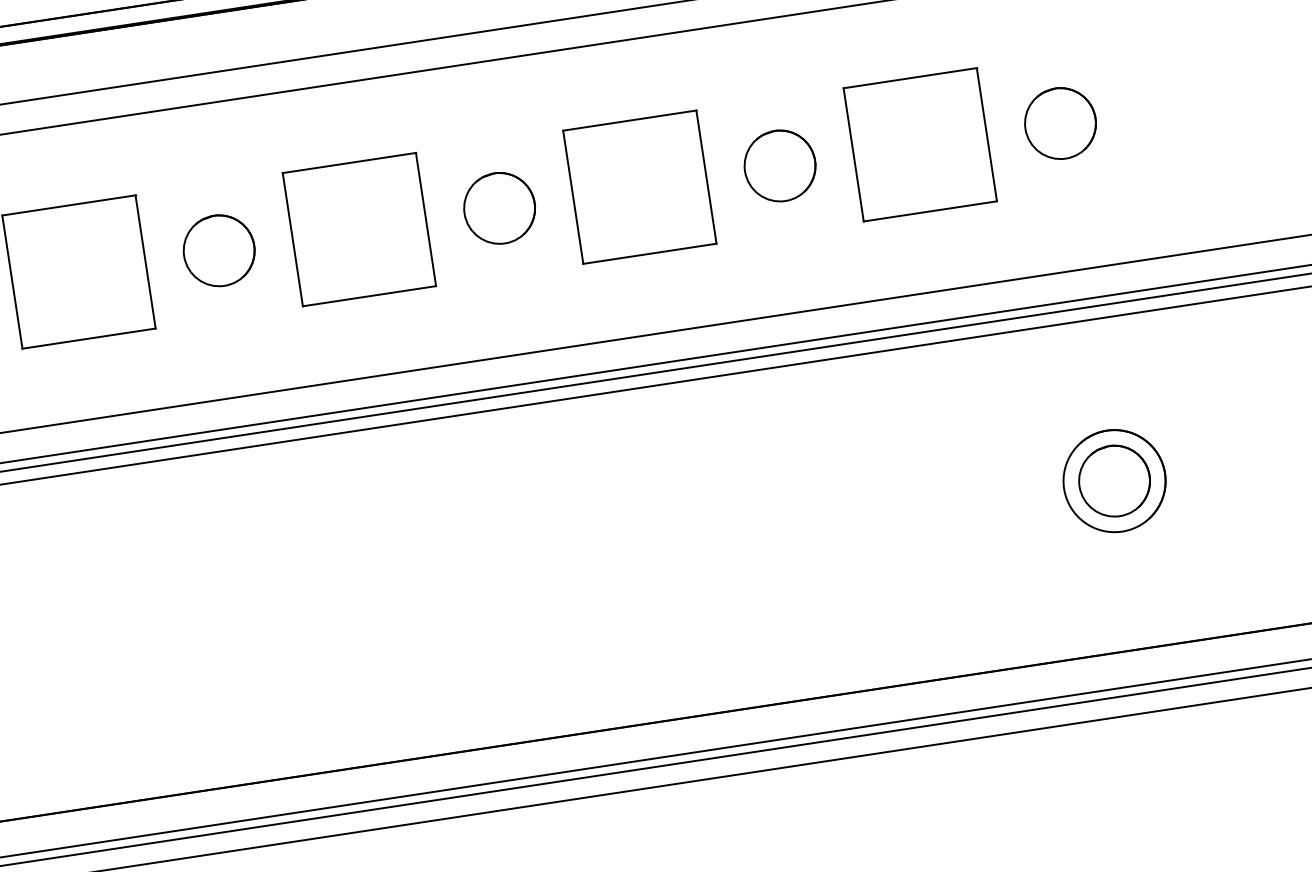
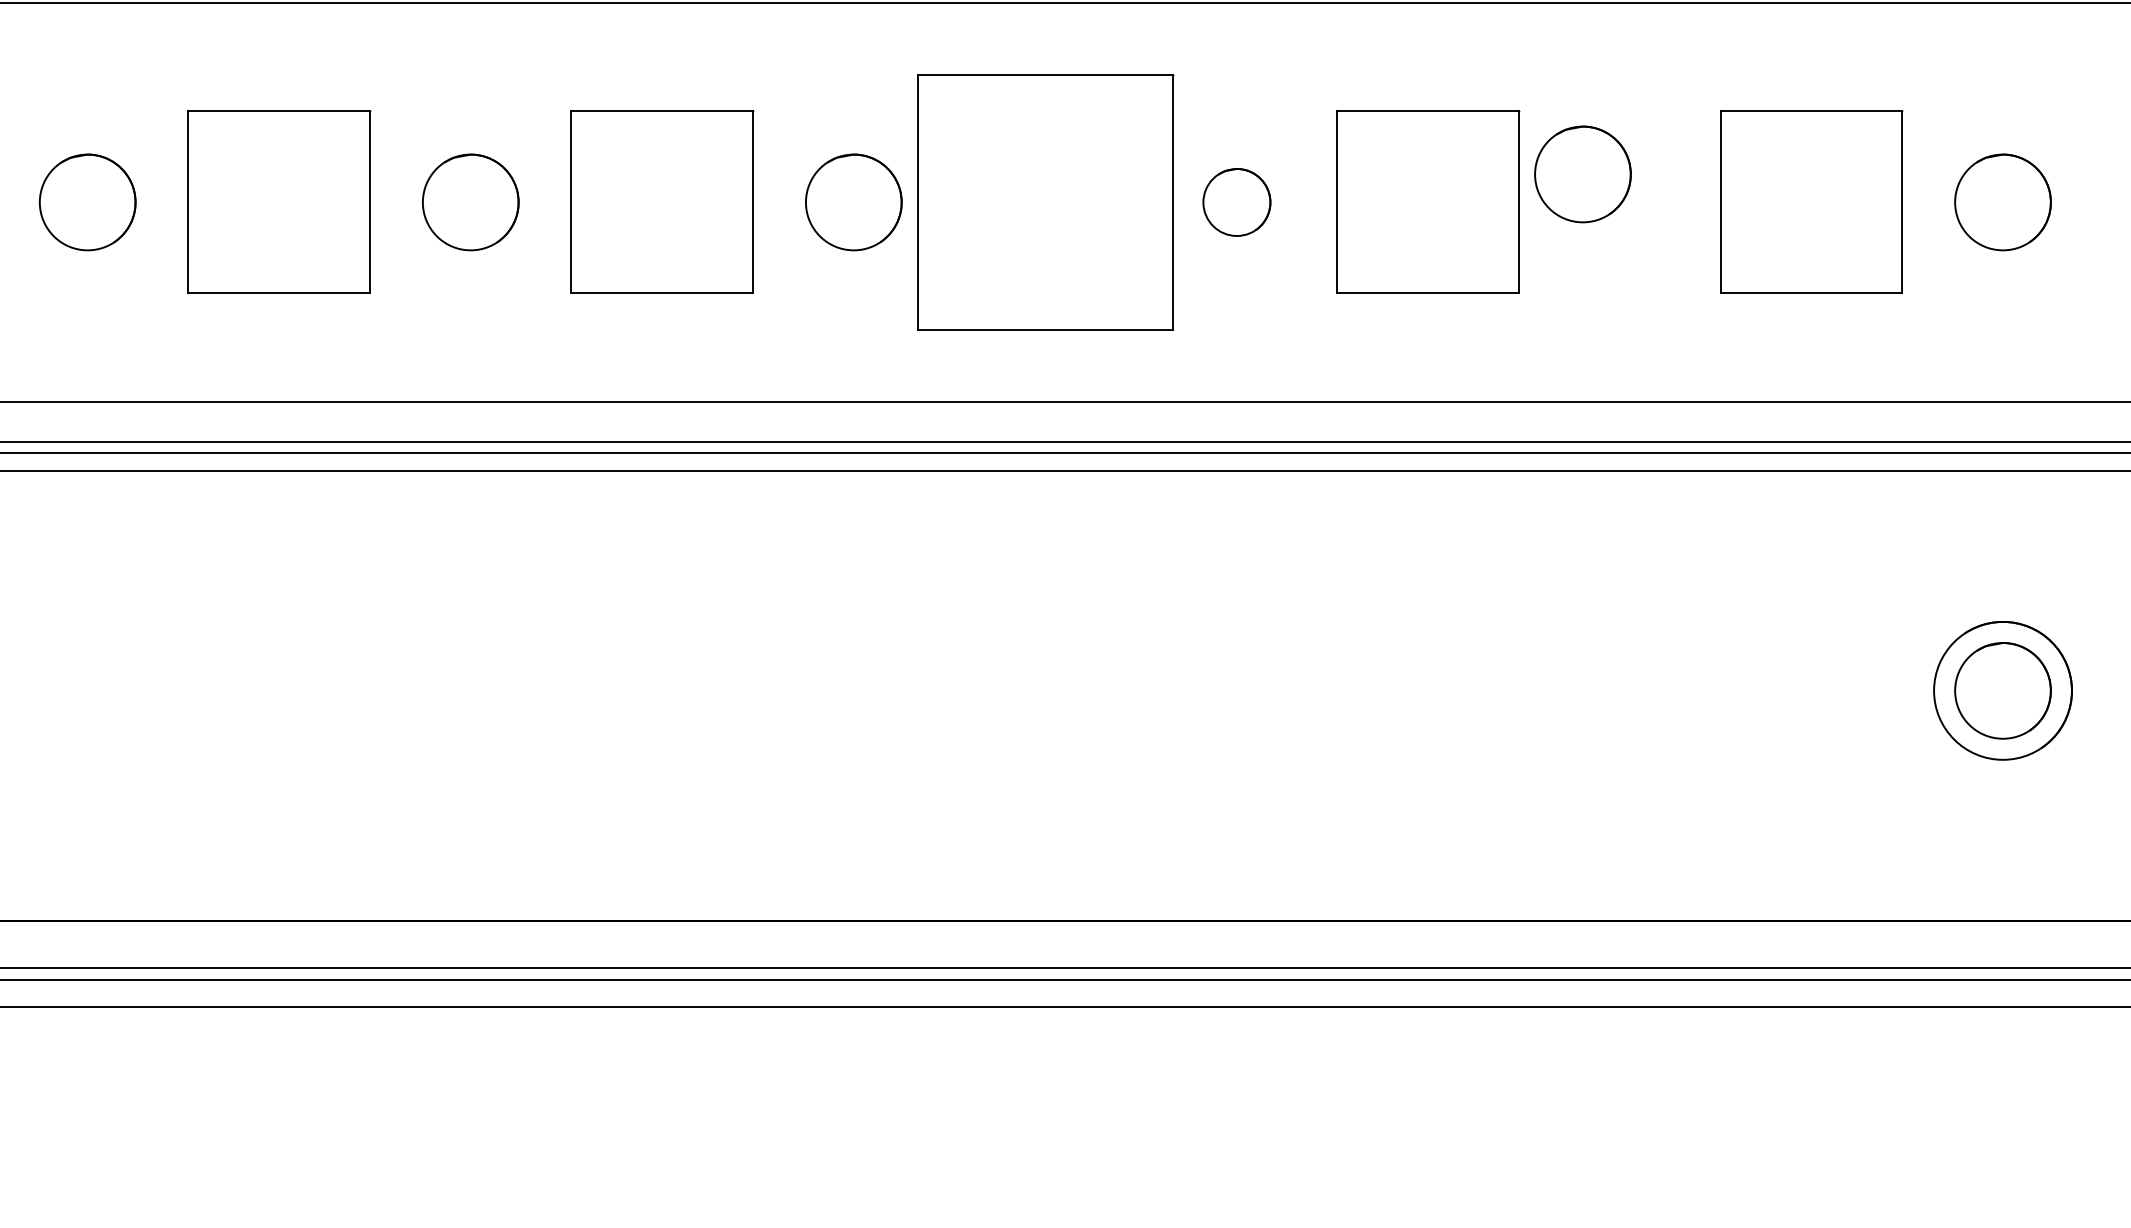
part: (779, 166) -> (1582, 174), moved
part: (499, 208) -> (1236, 202), size x0.7
part: (359, 228) -> (1045, 201), size x1.4

